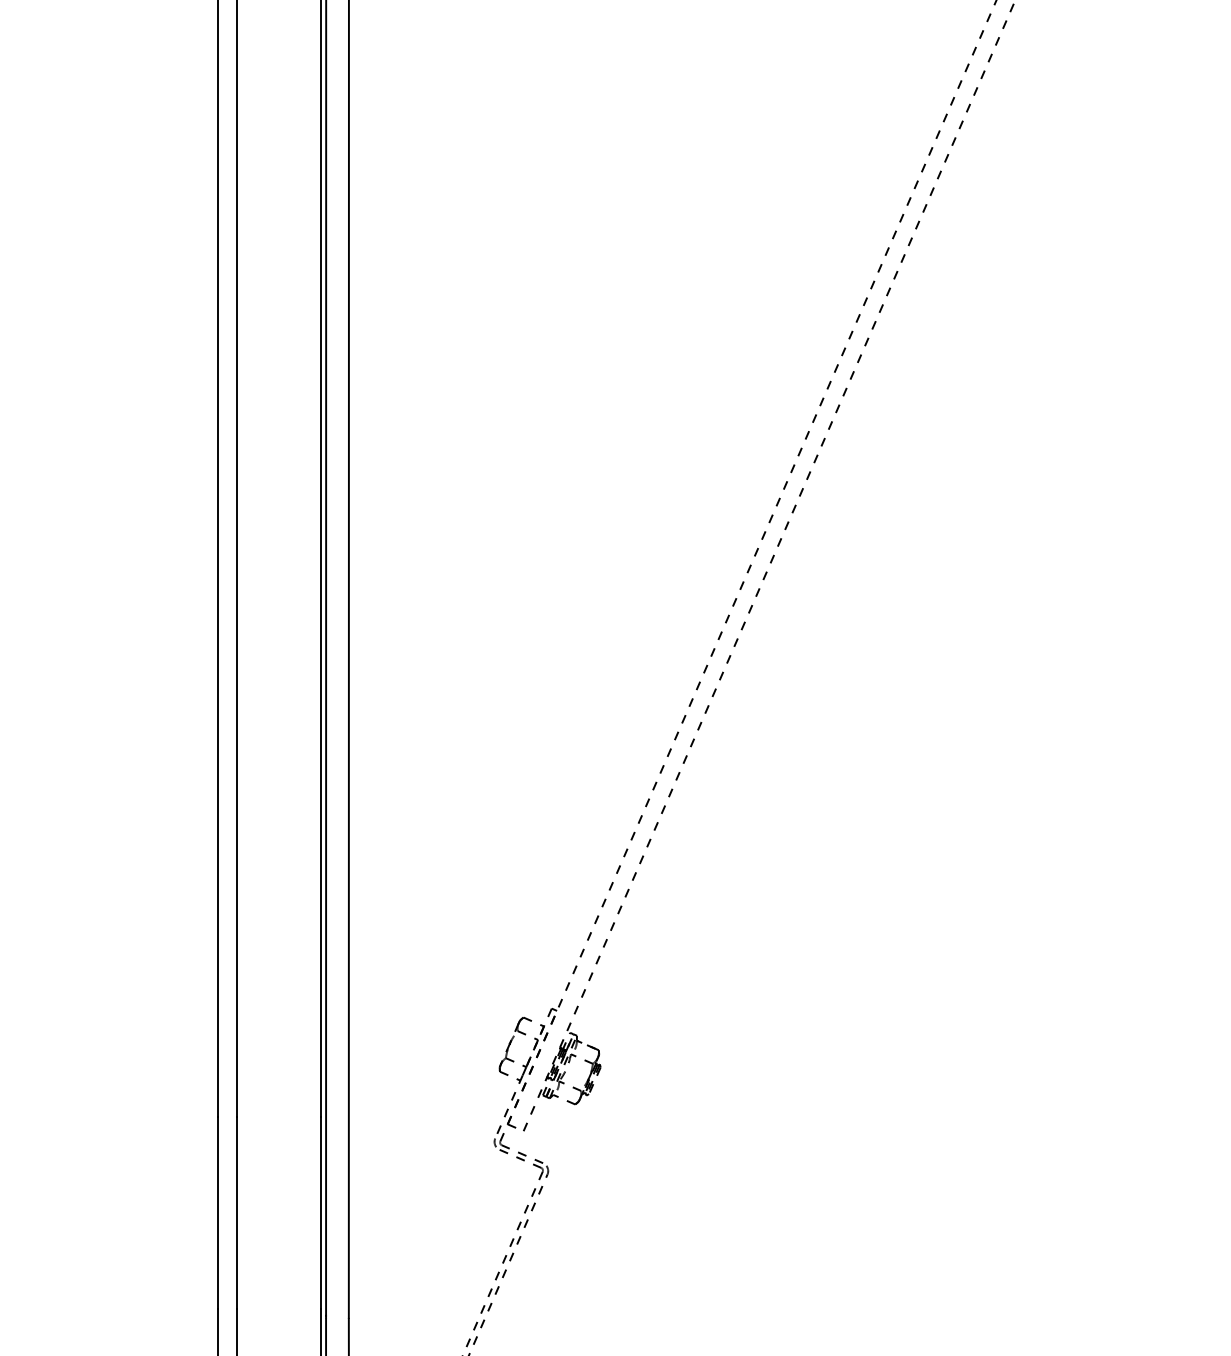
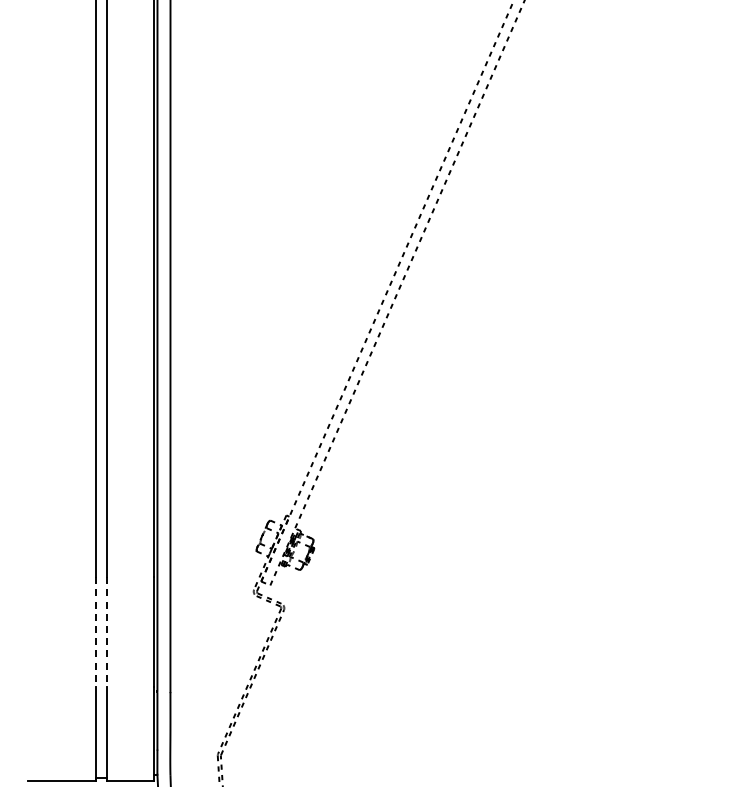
line: (217, 1213) -> (95, 632), solid -> dashed
line: (236, 1213) -> (106, 632), solid -> dashed

